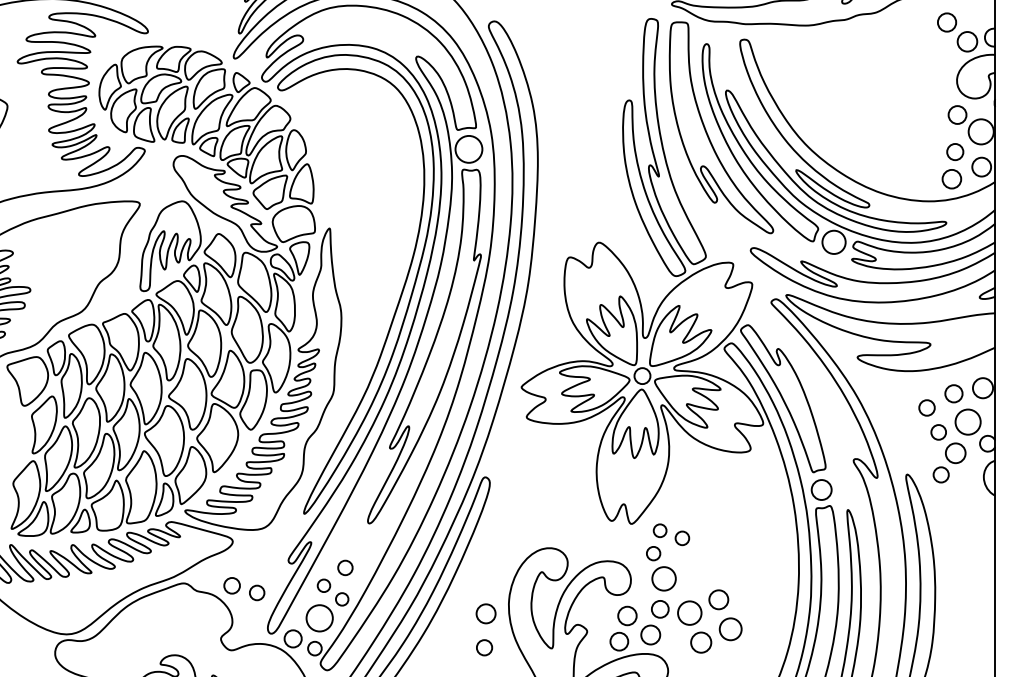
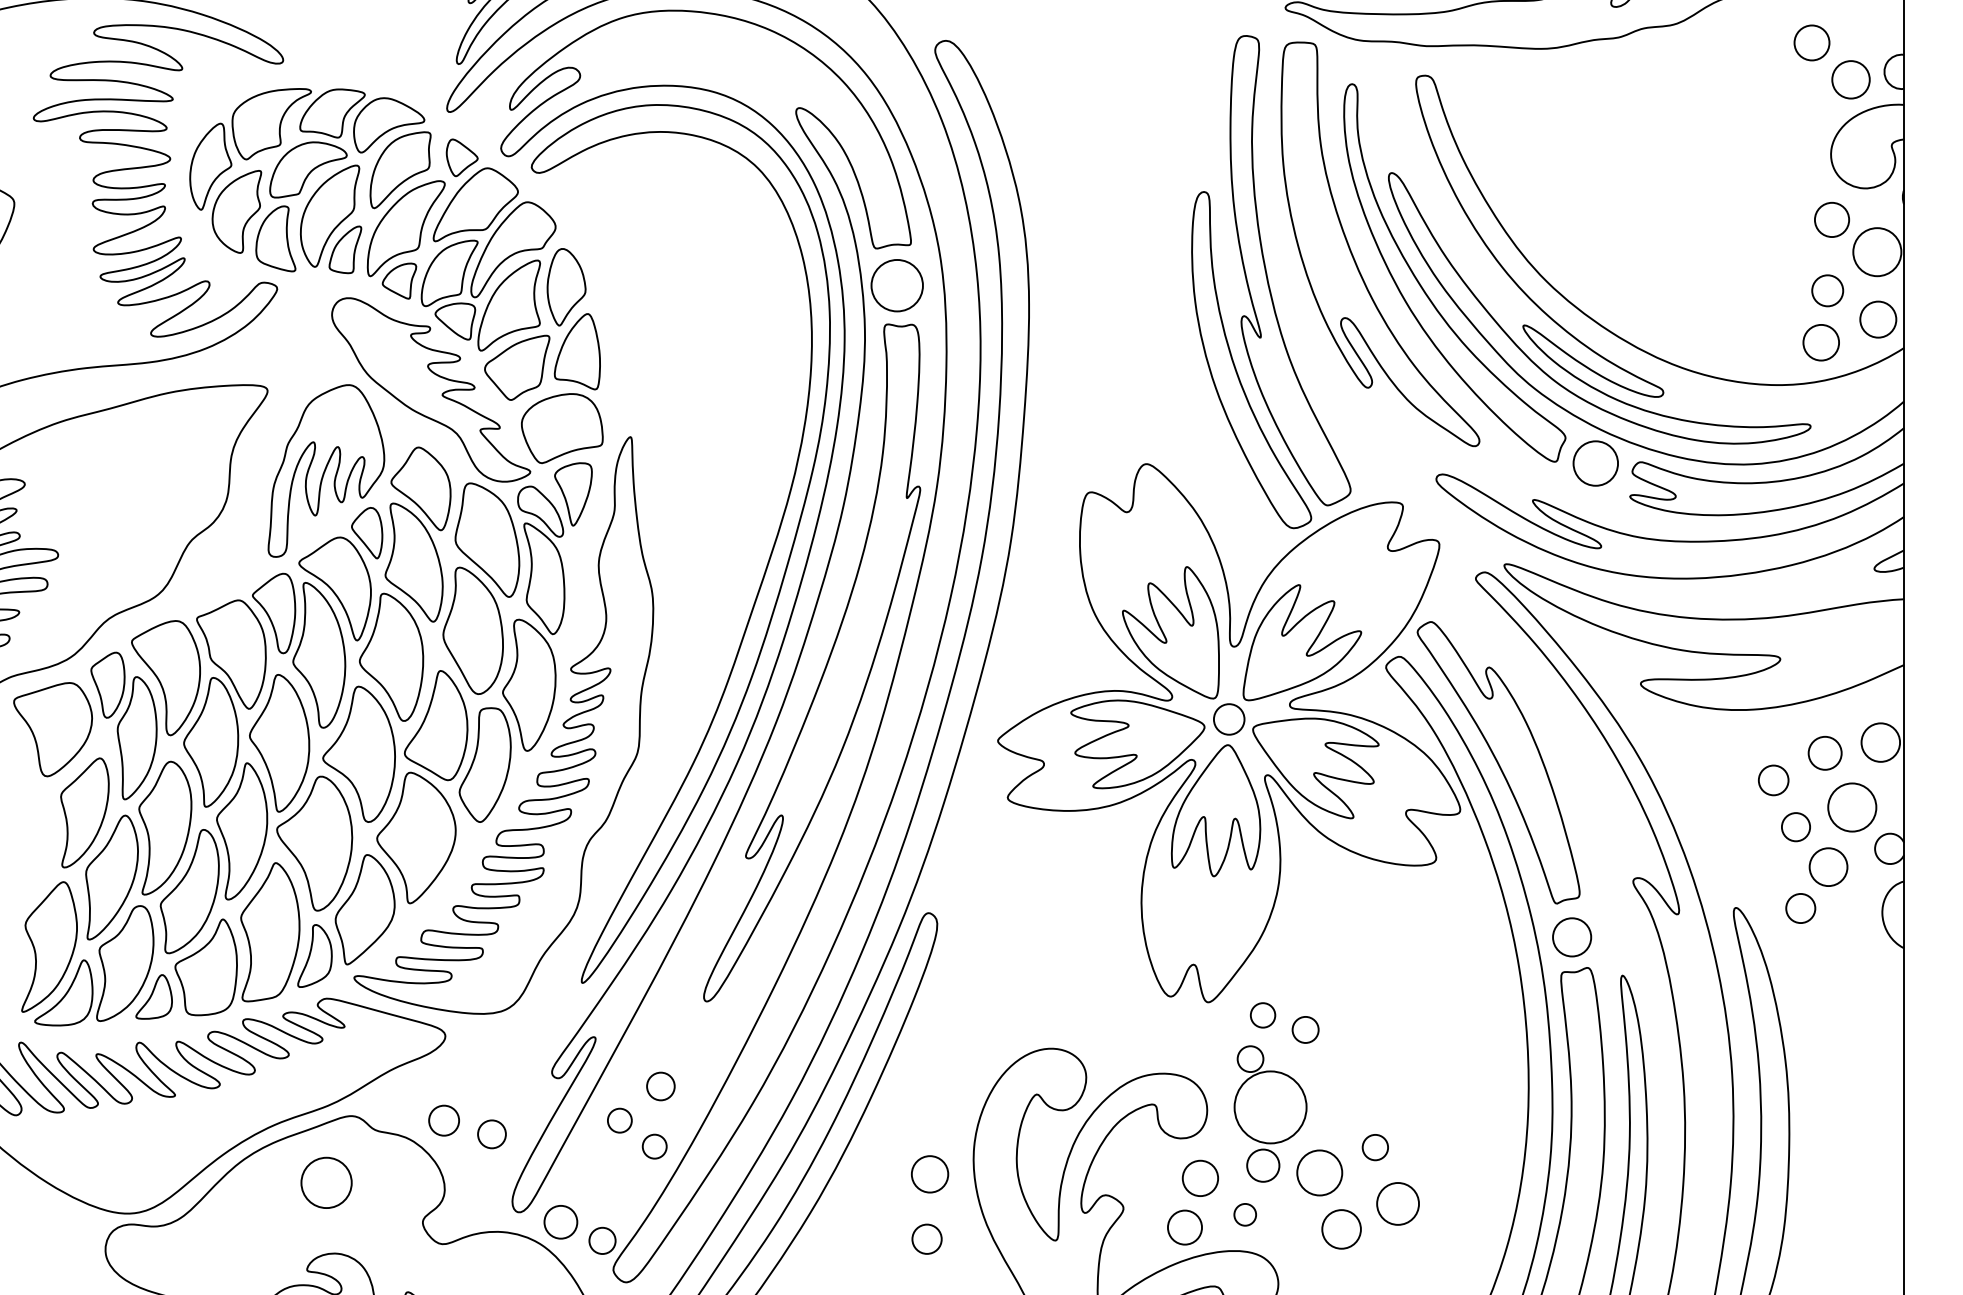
circle: (663, 578) -> (1269, 1106), size x1.6
circle: (718, 599) -> (1374, 1146), size x0.7
circle: (319, 618) -> (326, 1183), moved
circle: (650, 634) -> (1244, 1213), size x0.6

